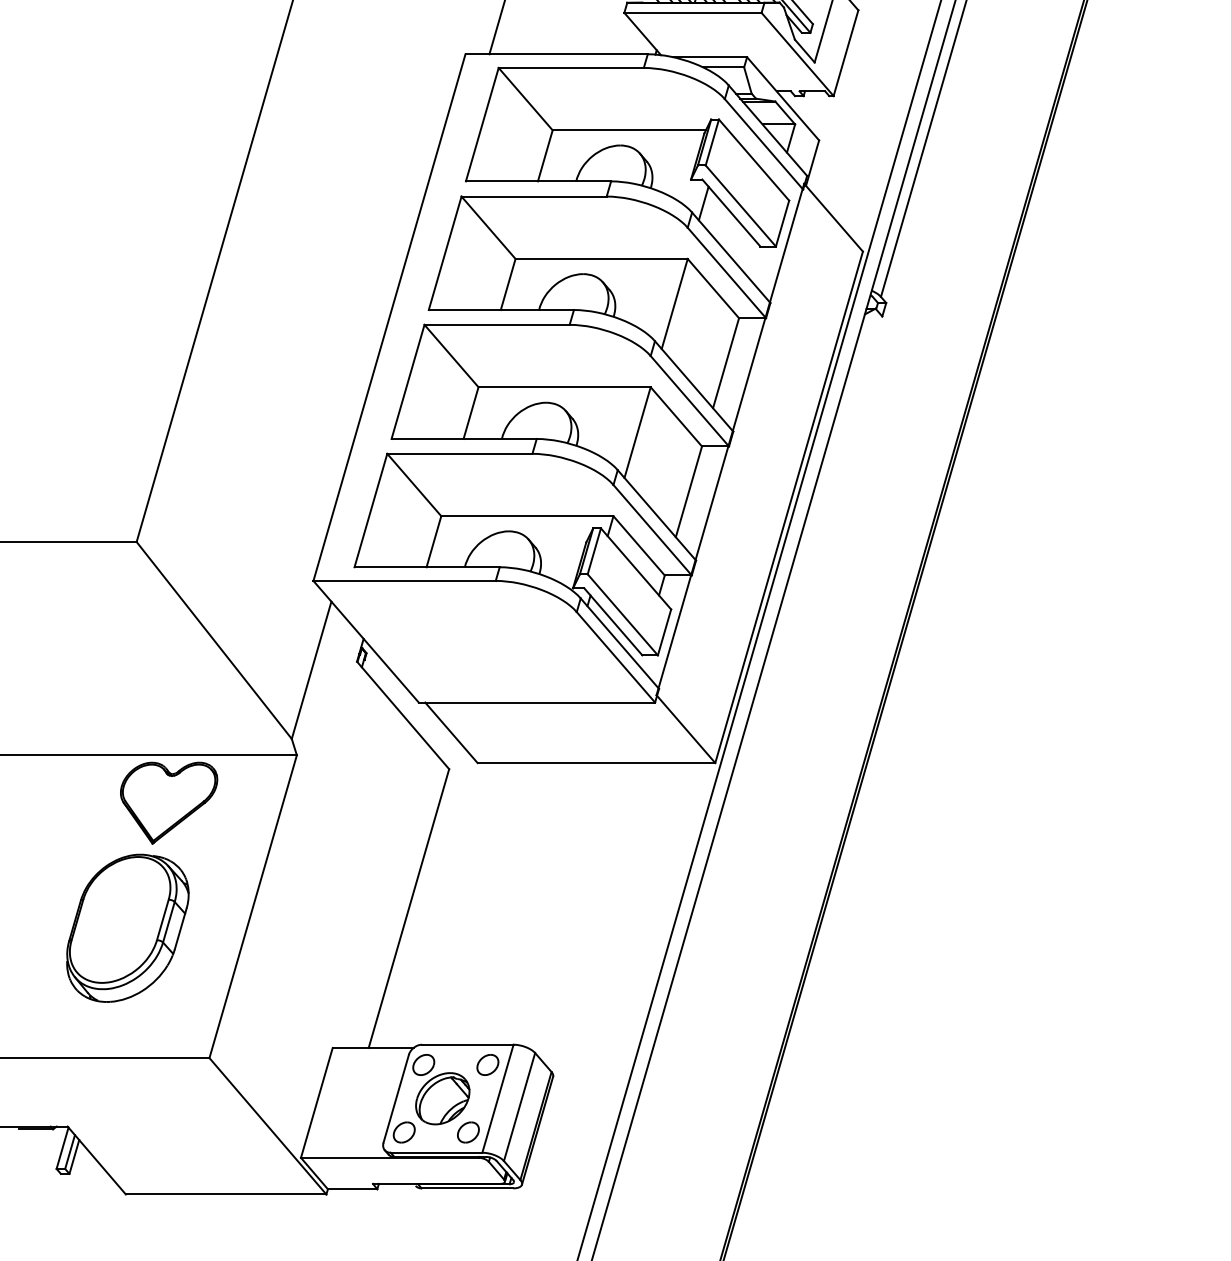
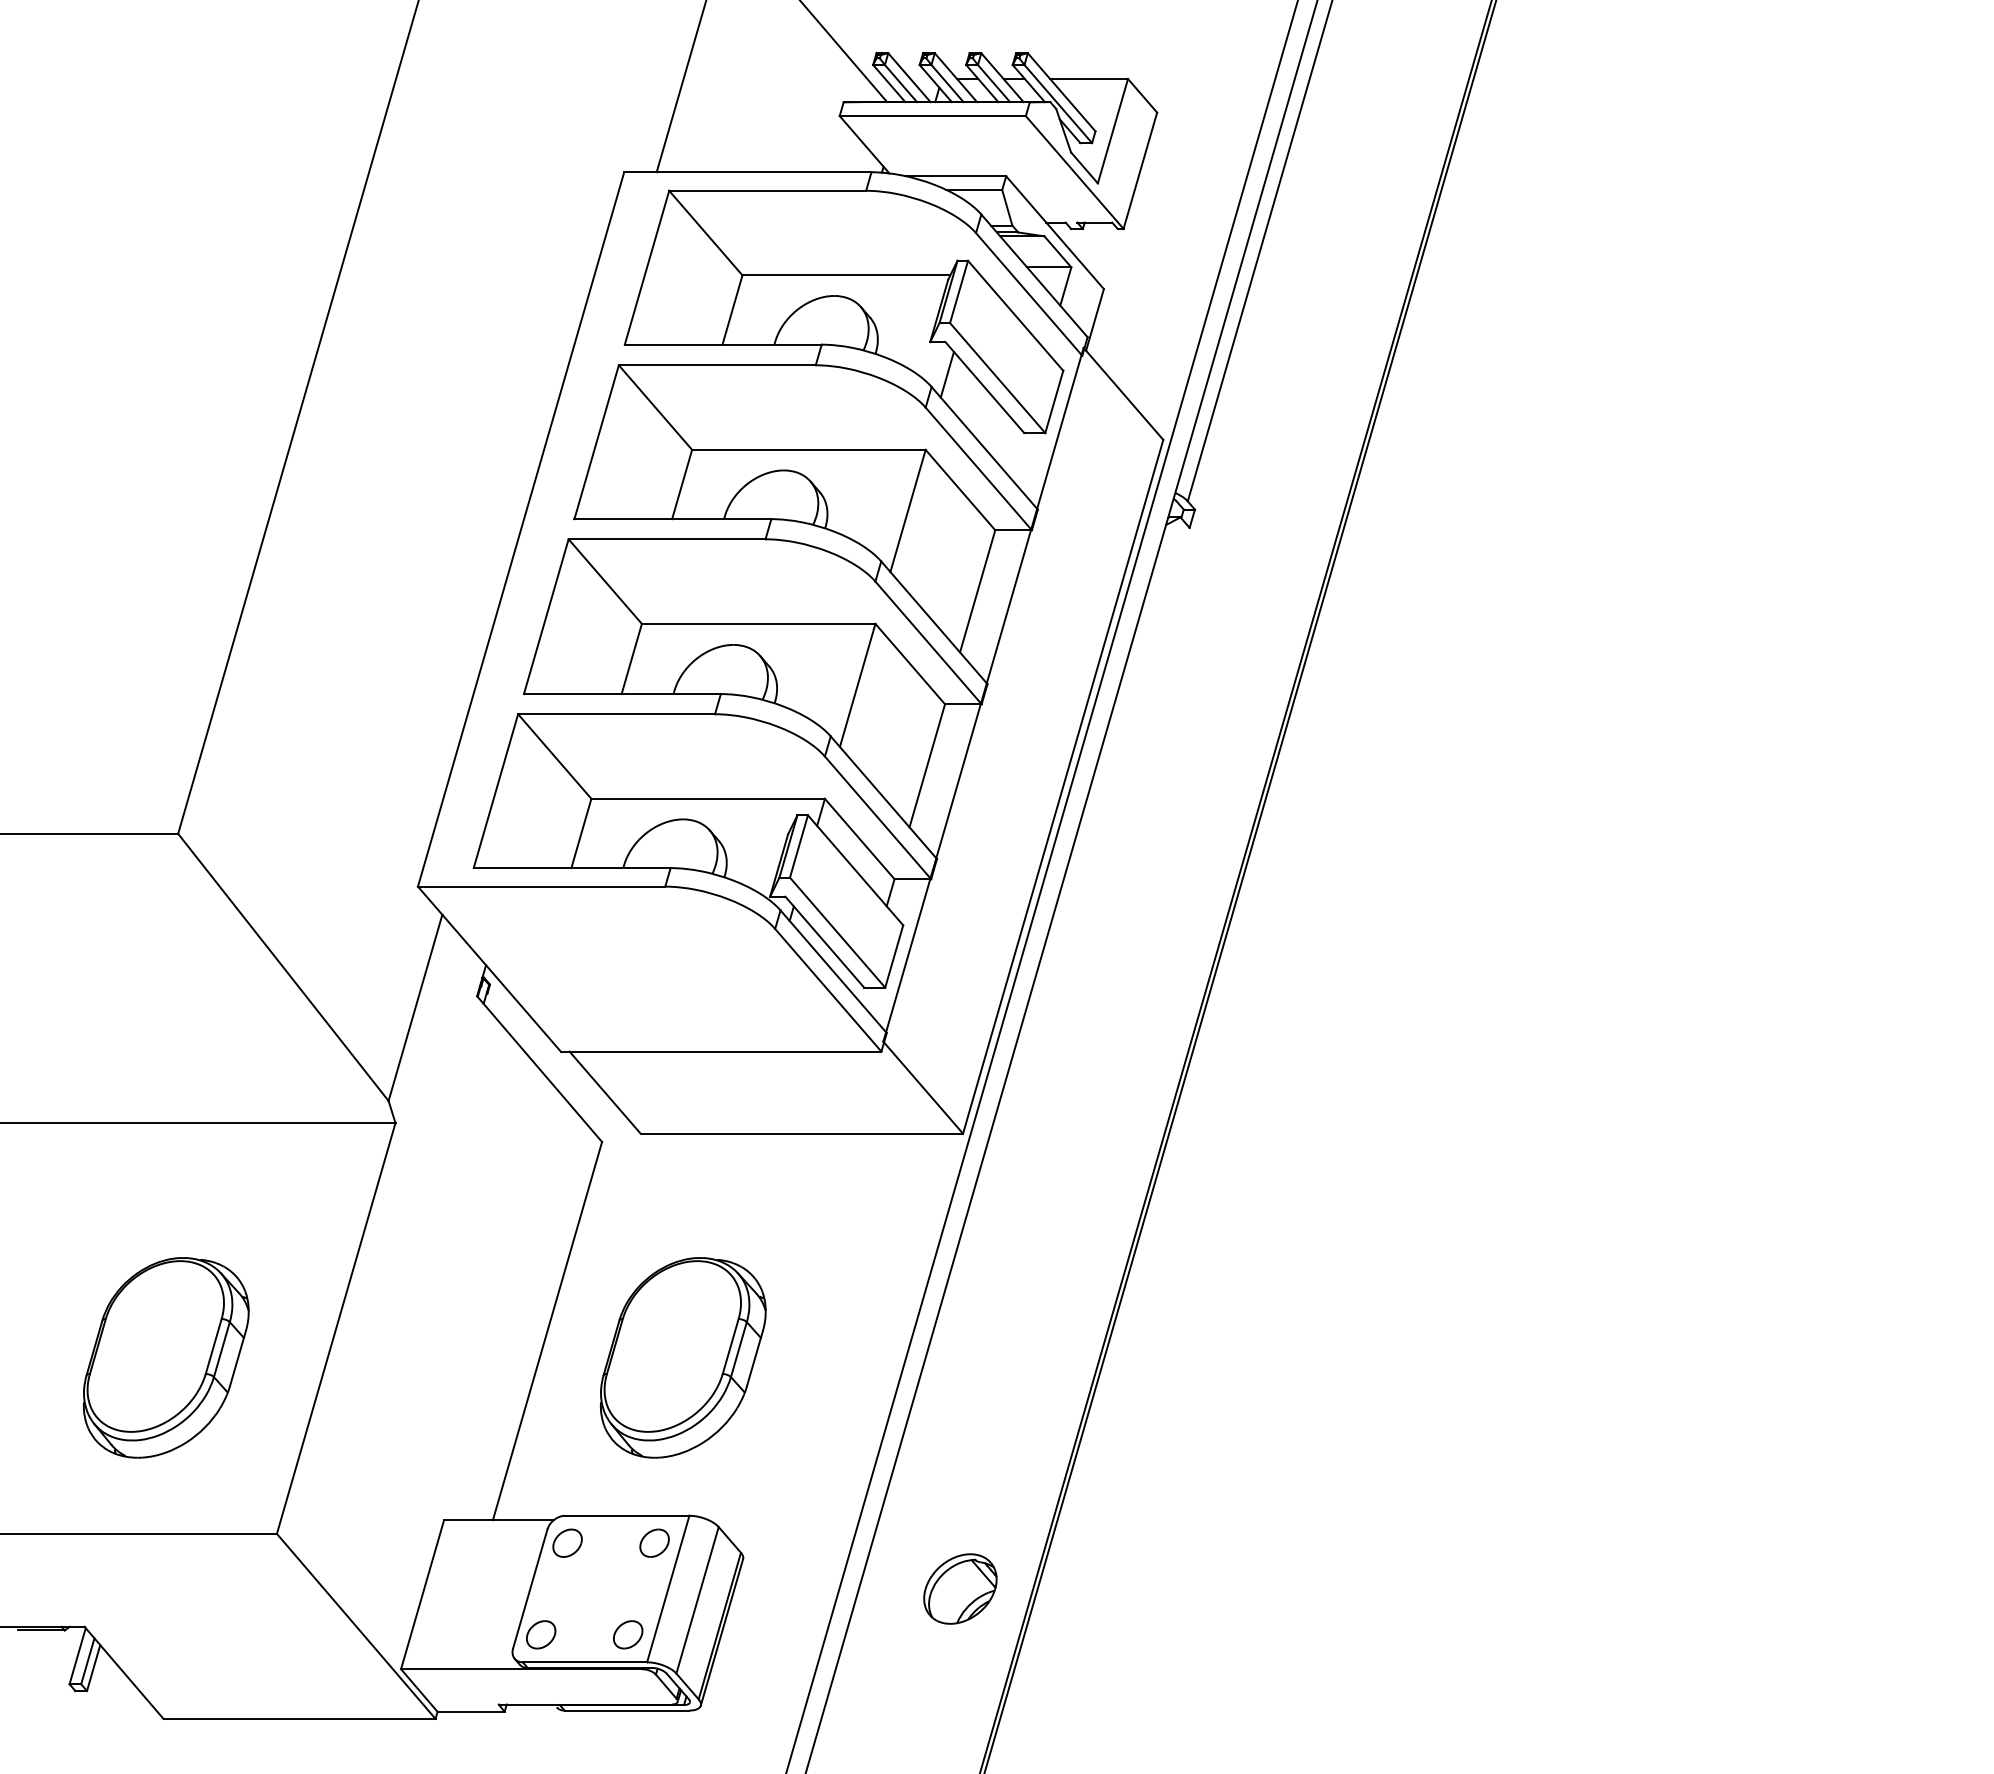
part: (168, 803) -> (221, 1188), removed
part: (509, 928) -> (683, 1357), added
part: (442, 1098) -> (960, 1588), moved

